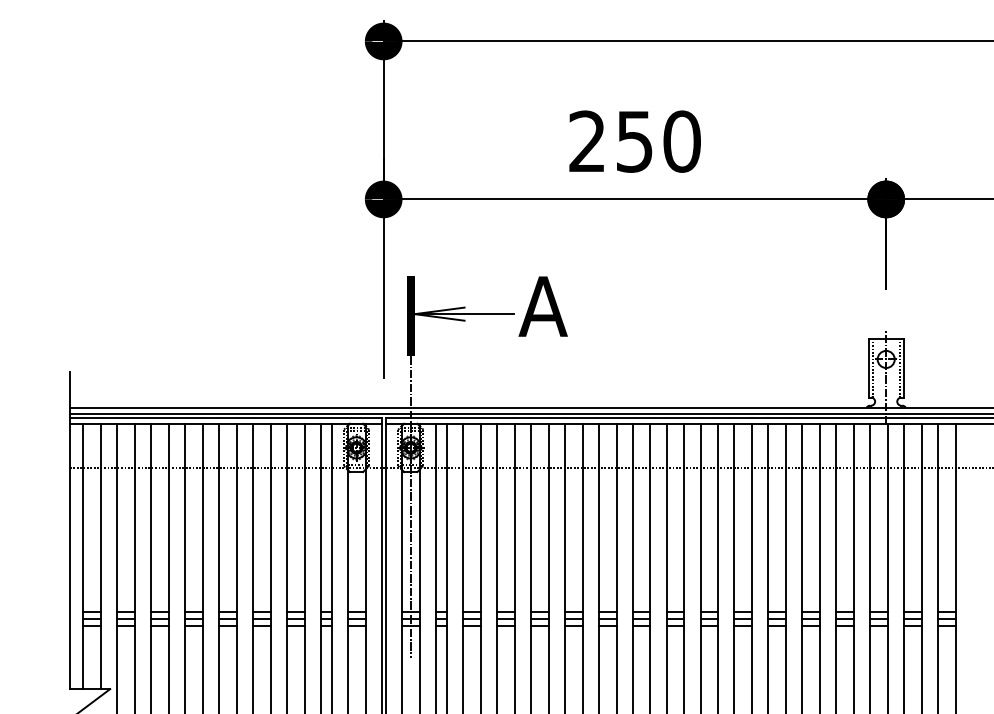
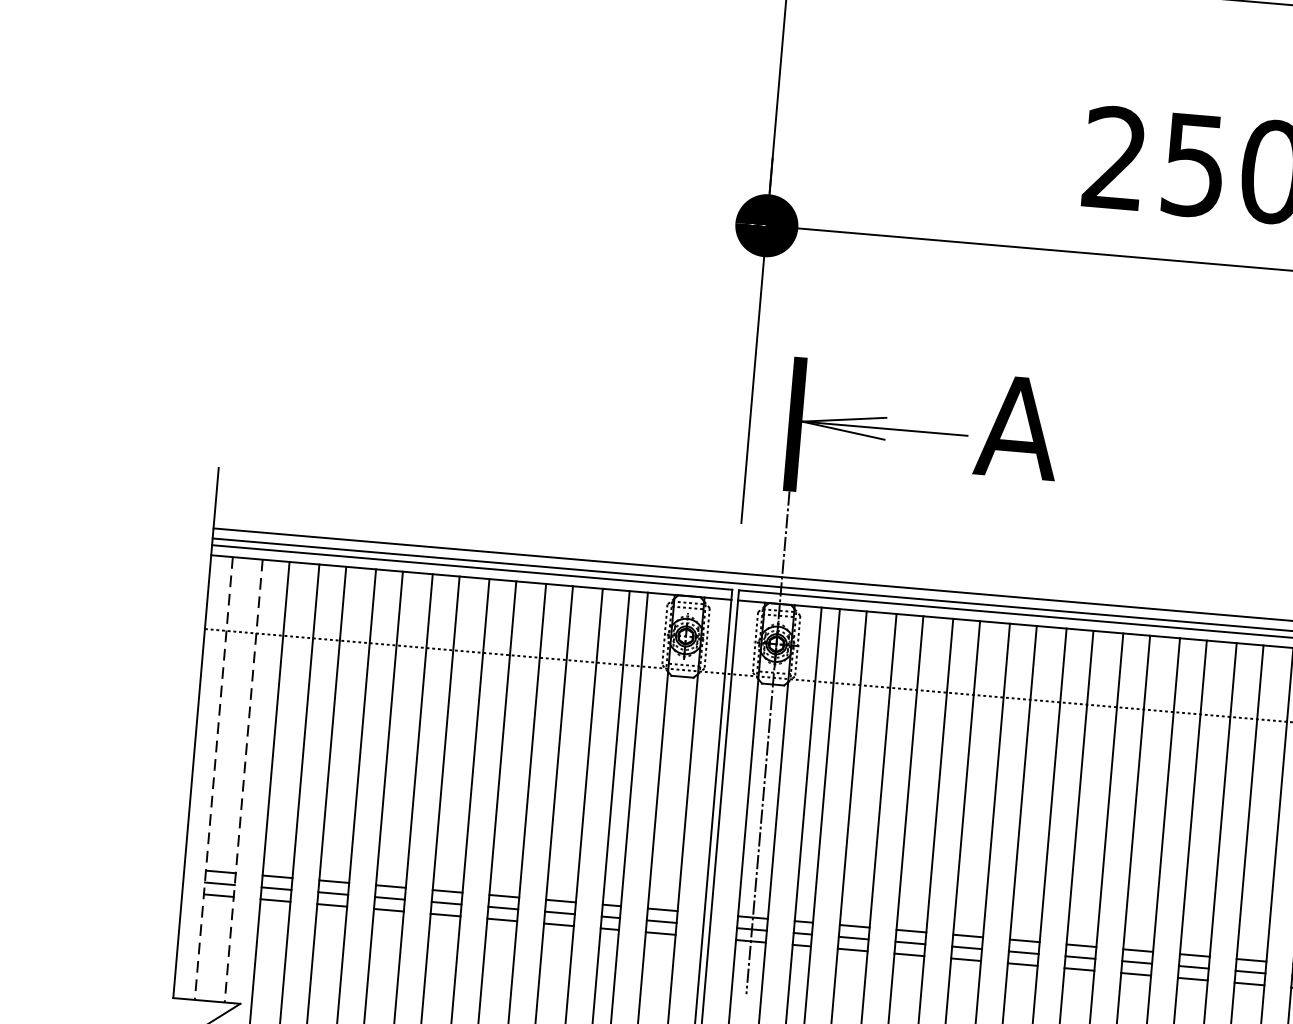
line: (82, 556) -> (213, 778), solid -> dashed
line: (100, 556) -> (243, 781), solid -> dashed

